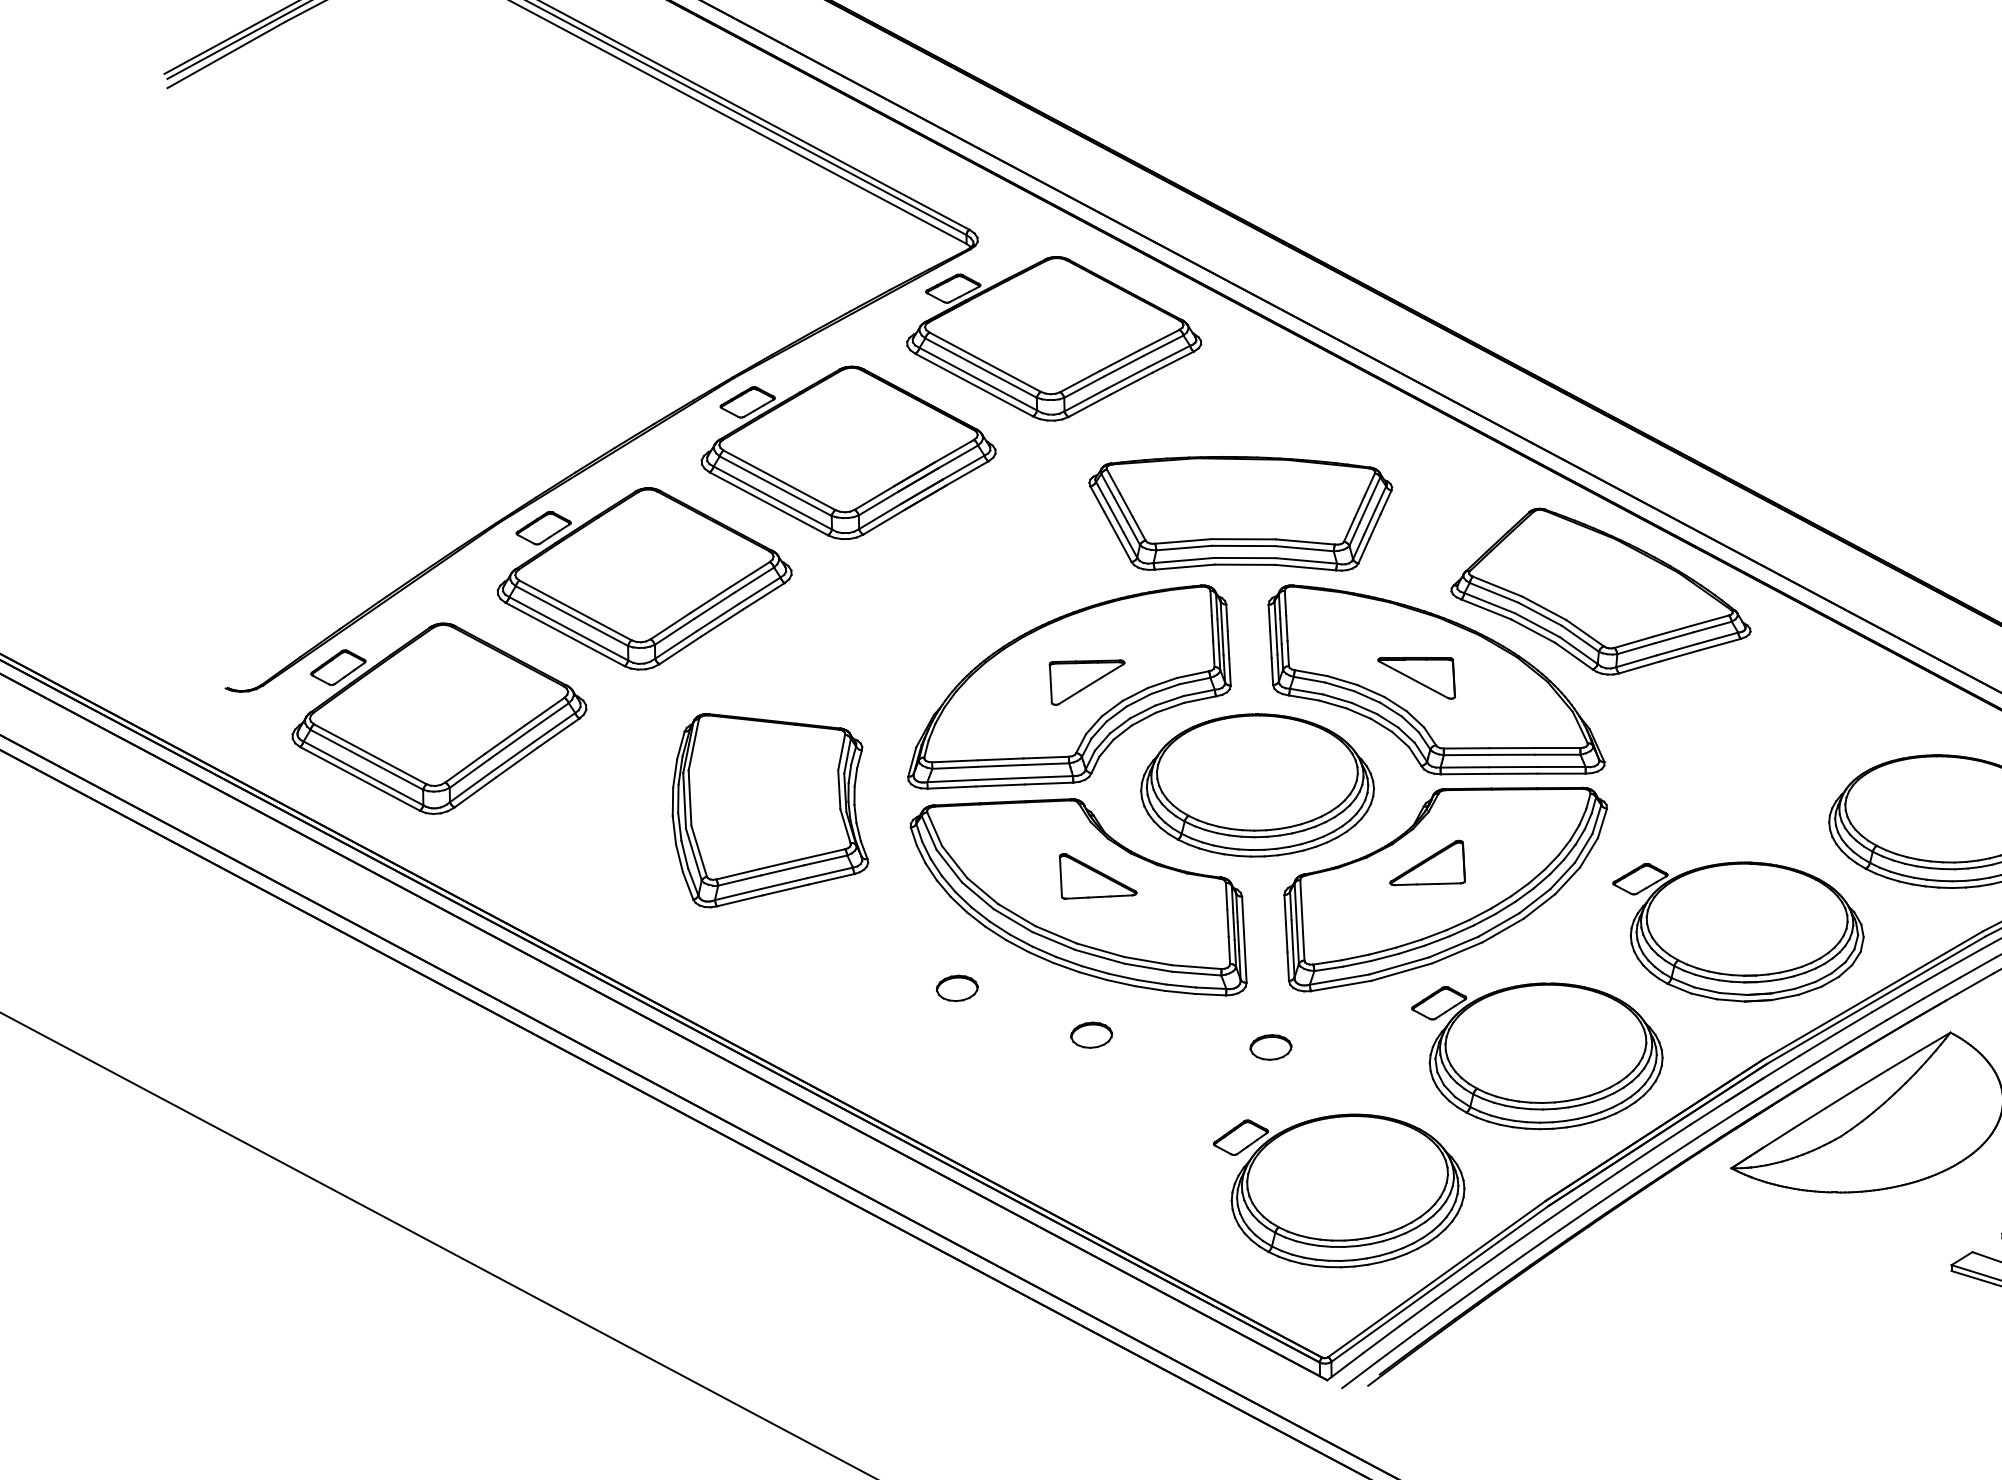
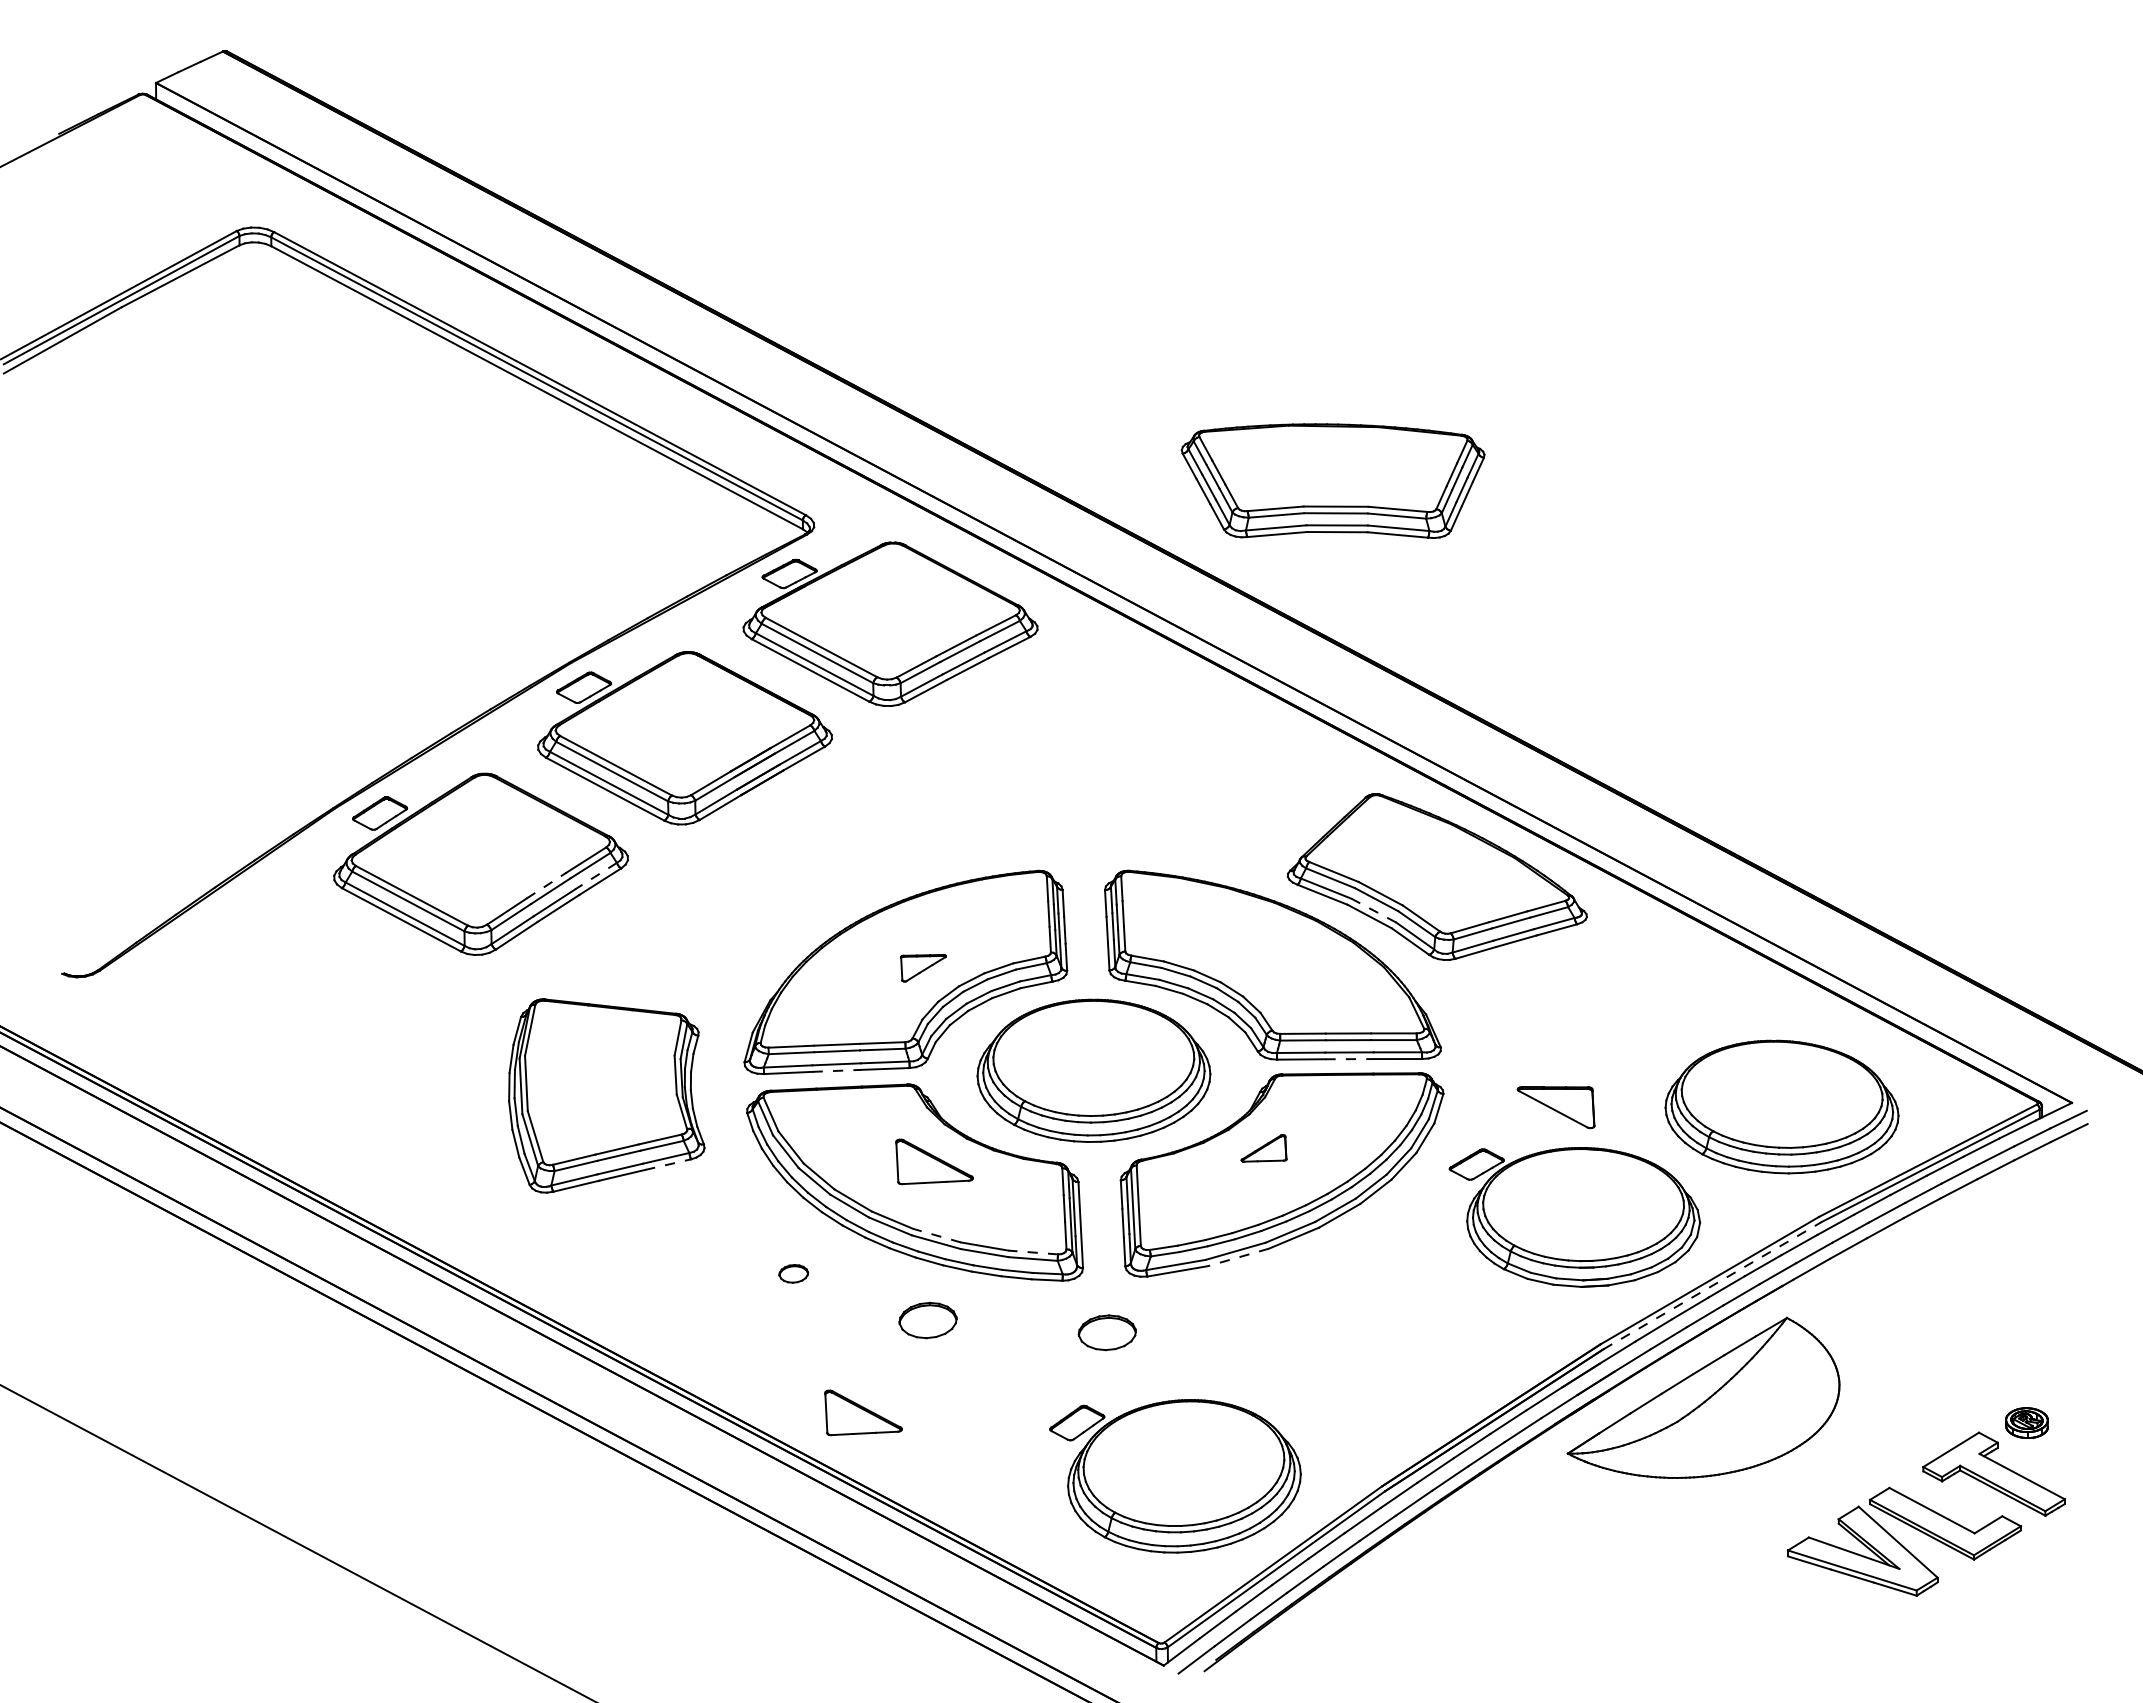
part: (1240, 513) -> (1332, 480), moved
line: (760, 591) -> (596, 876), solid -> dashed
line: (710, 600) -> (546, 885), solid -> dashed
line: (1537, 625) -> (1373, 910), solid -> dashed
part: (1416, 678) -> (1555, 1107), moved
part: (1087, 683) -> (923, 968), size x0.6
part: (439, 719) -> (275, 1004), removed
line: (1514, 774) -> (1350, 1059), solid -> dashed
line: (1001, 785) -> (837, 1070), solid -> dashed
part: (1427, 863) -> (1263, 1148), size x0.6
line: (832, 879) -> (668, 1164), solid -> dashed
line: (1101, 950) -> (937, 1235), solid -> dashed
line: (1197, 967) -> (1033, 1252), solid -> dashed
line: (1402, 972) -> (1238, 1257), solid -> dashed
part: (957, 988) -> (793, 1273), size x0.7
line: (1877, 1000) -> (1713, 1285), solid -> dashed
part: (1091, 1035) -> (927, 1320), size x1.4
part: (1271, 1047) -> (1107, 1332), size x1.4
part: (1537, 1056) -> (1373, 1341), removed
part: (1027, 1127) -> (863, 1412), added

